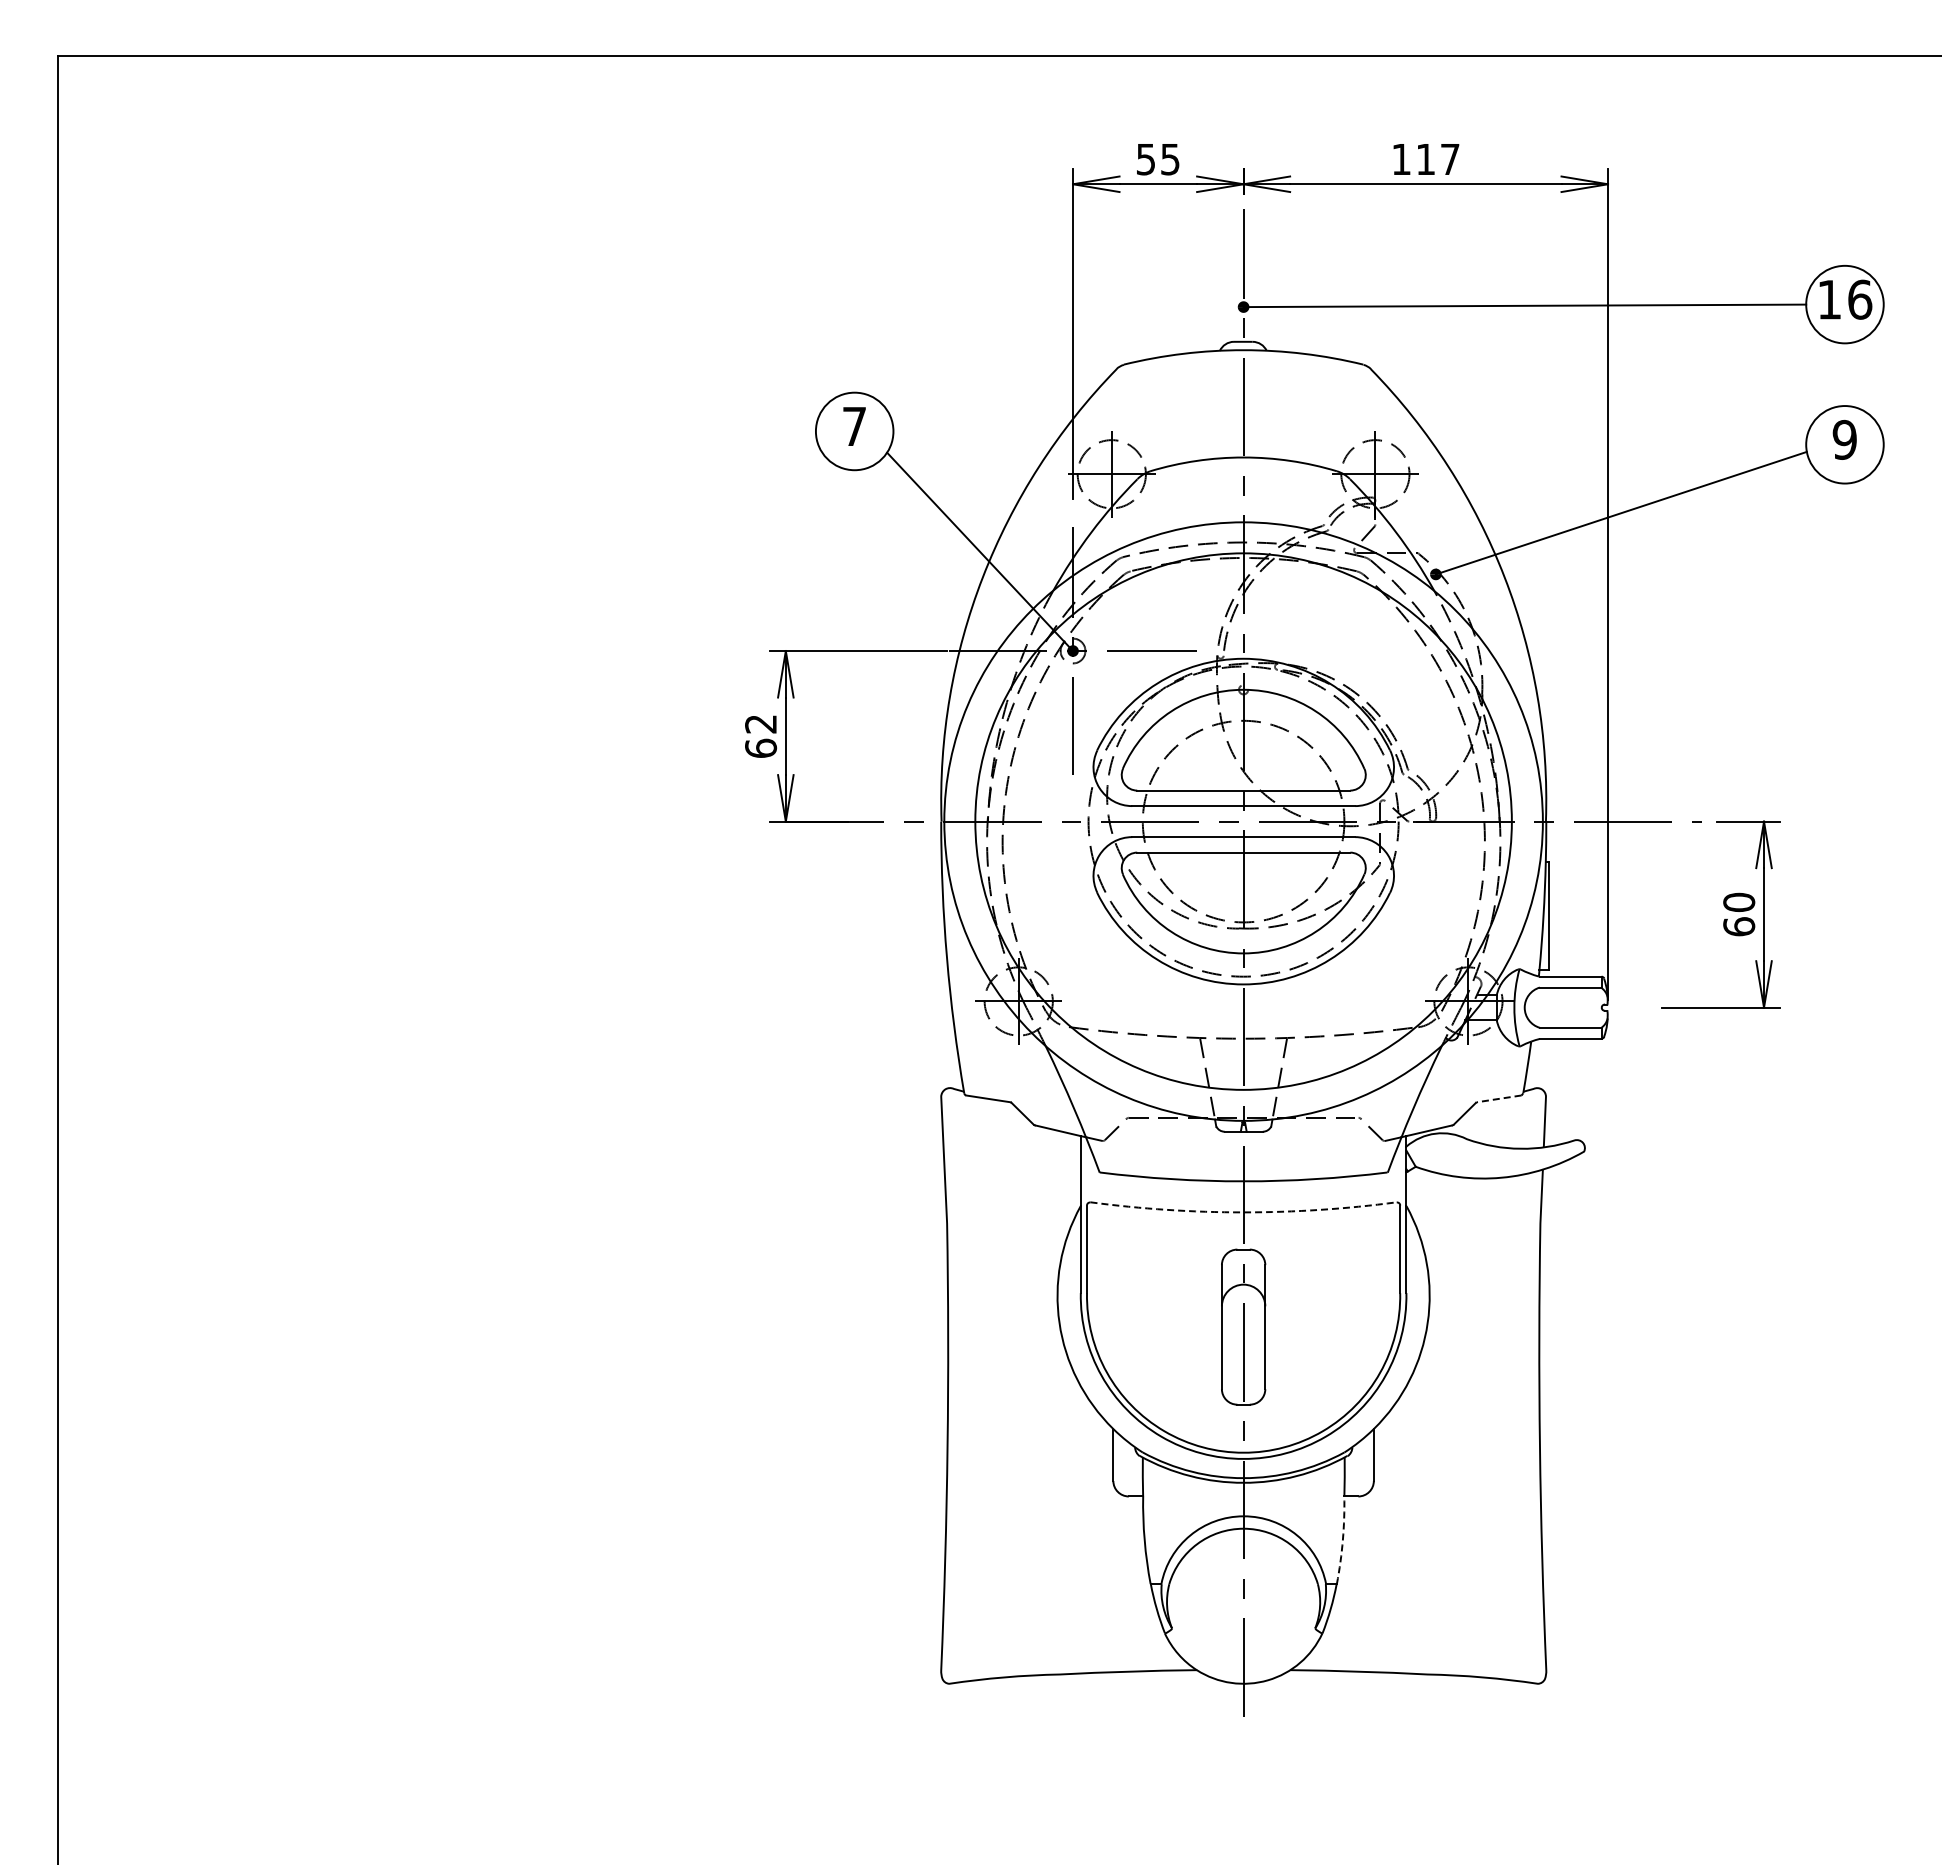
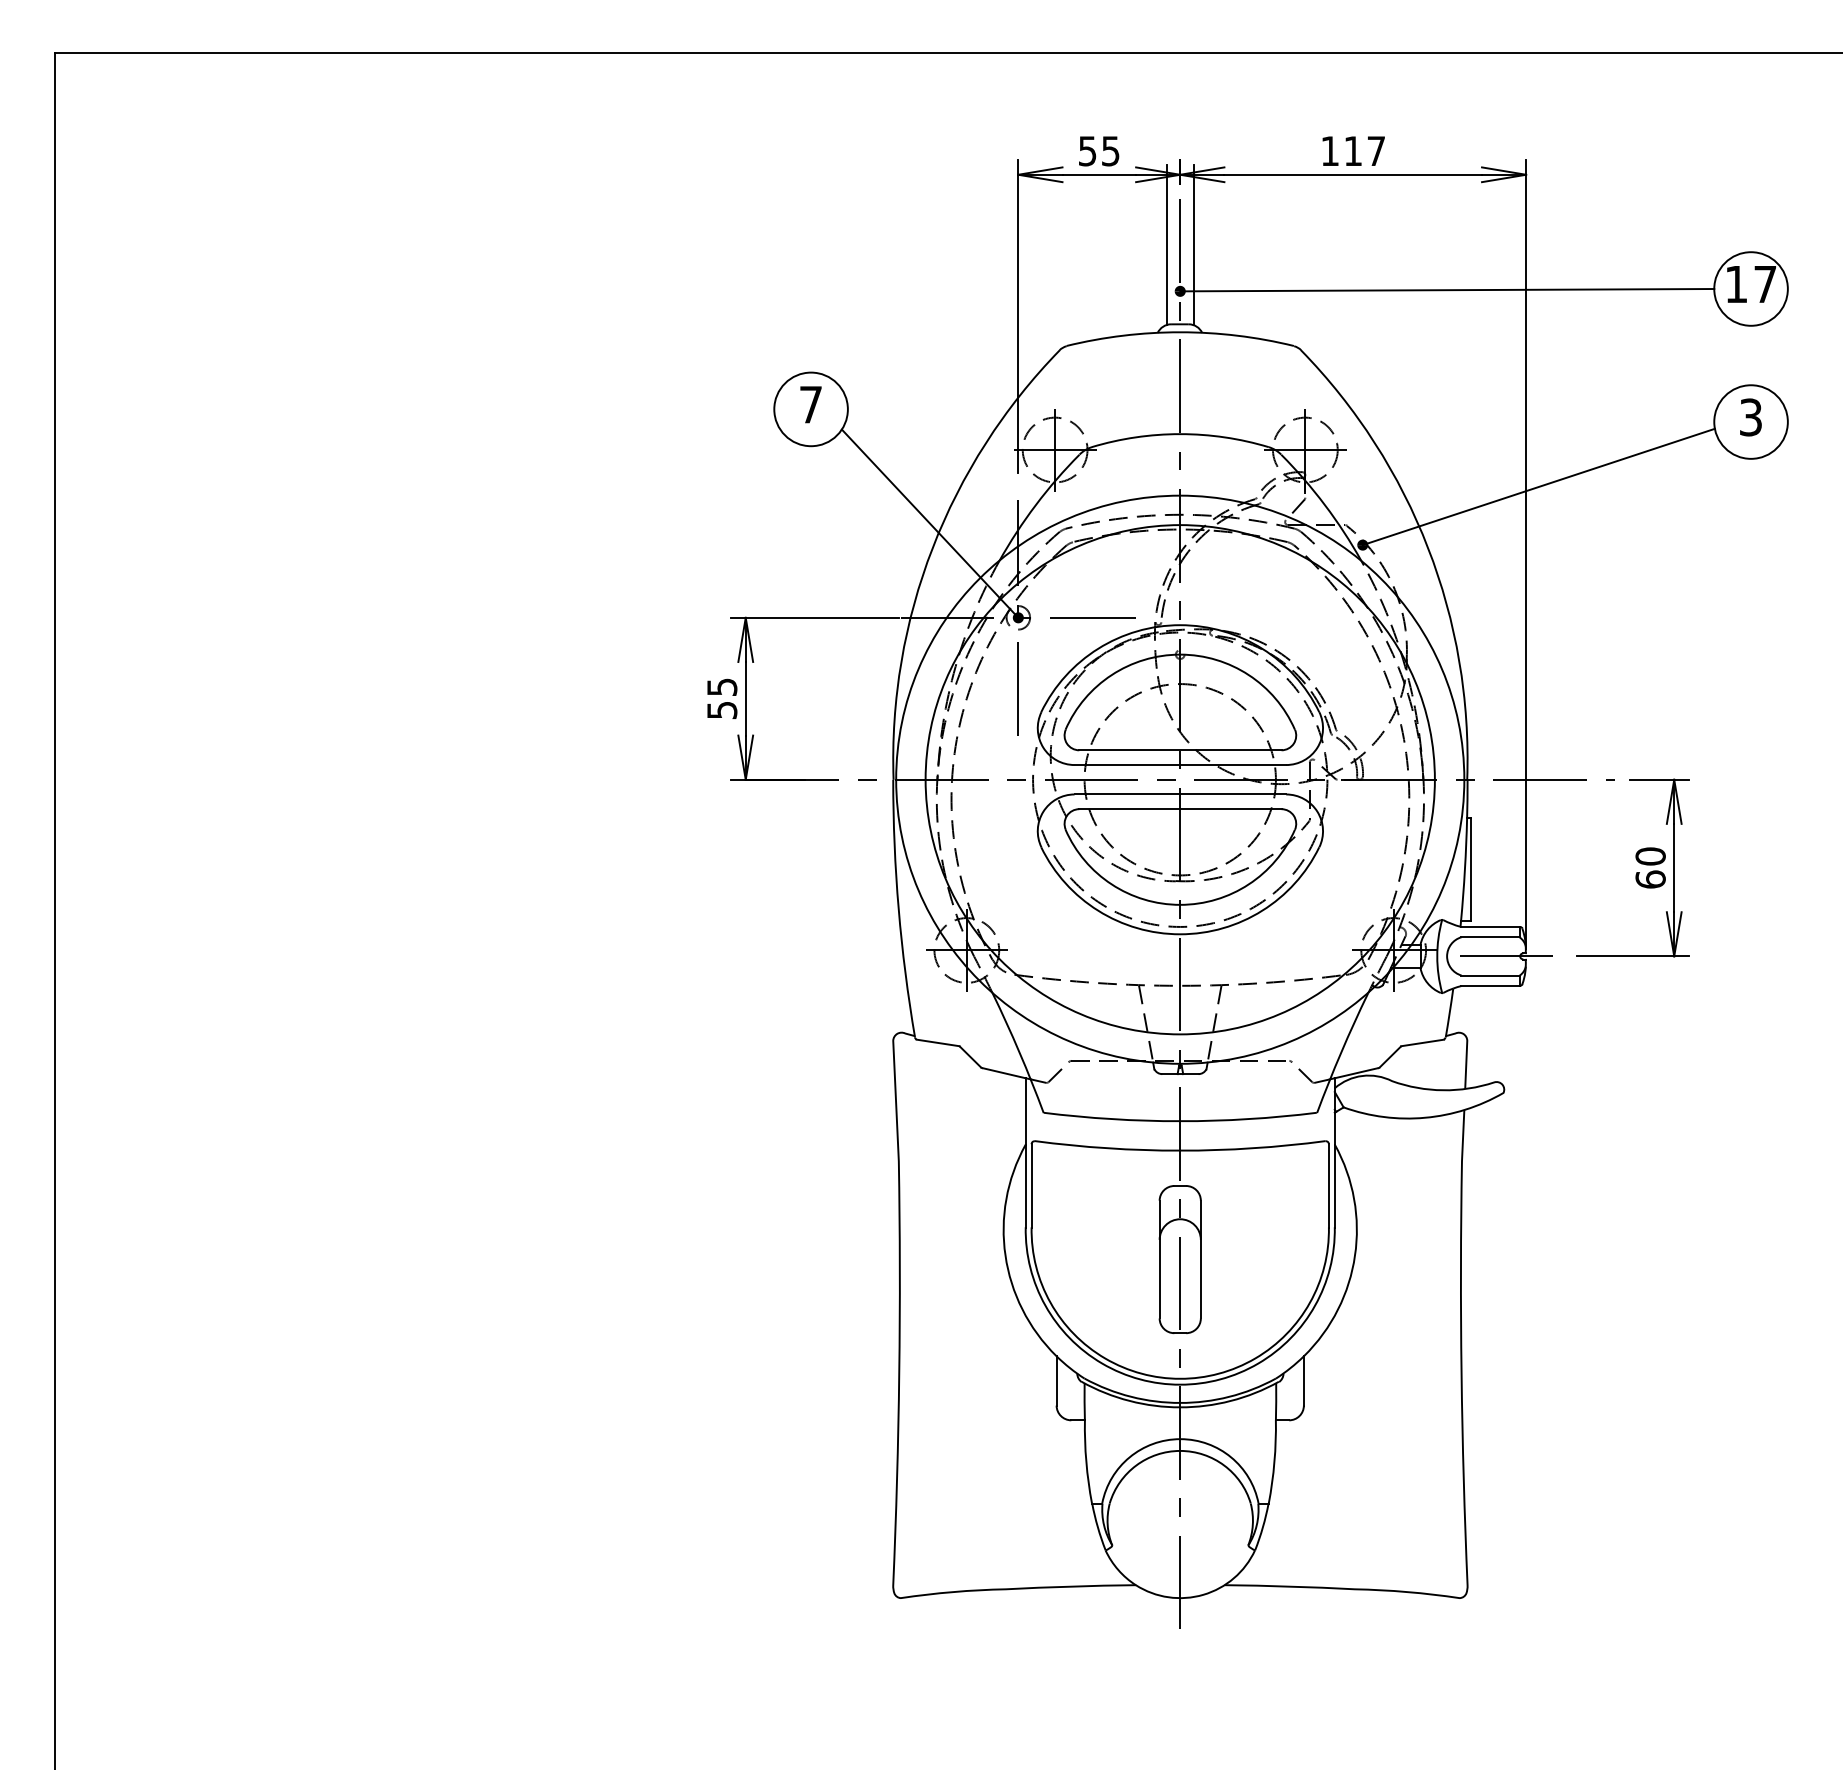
line: (1229, 258) -> (1166, 245), added
line: (1257, 258) -> (1193, 245), added
text: (1860, 299) -> (1765, 284), 16 -> 17
text: (1844, 439) -> (1750, 417), 9 -> 3
text: (761, 736) -> (722, 698), 62 -> 55
line: (1591, 1007) -> (1510, 956), added
line: (1499, 1098) -> (1423, 1042), dashed -> solid
arc: (1243, 1212) -> (1180, 1150), dashed -> solid
arc: (1342, 1540) -> (1274, 1462), dashed -> solid

